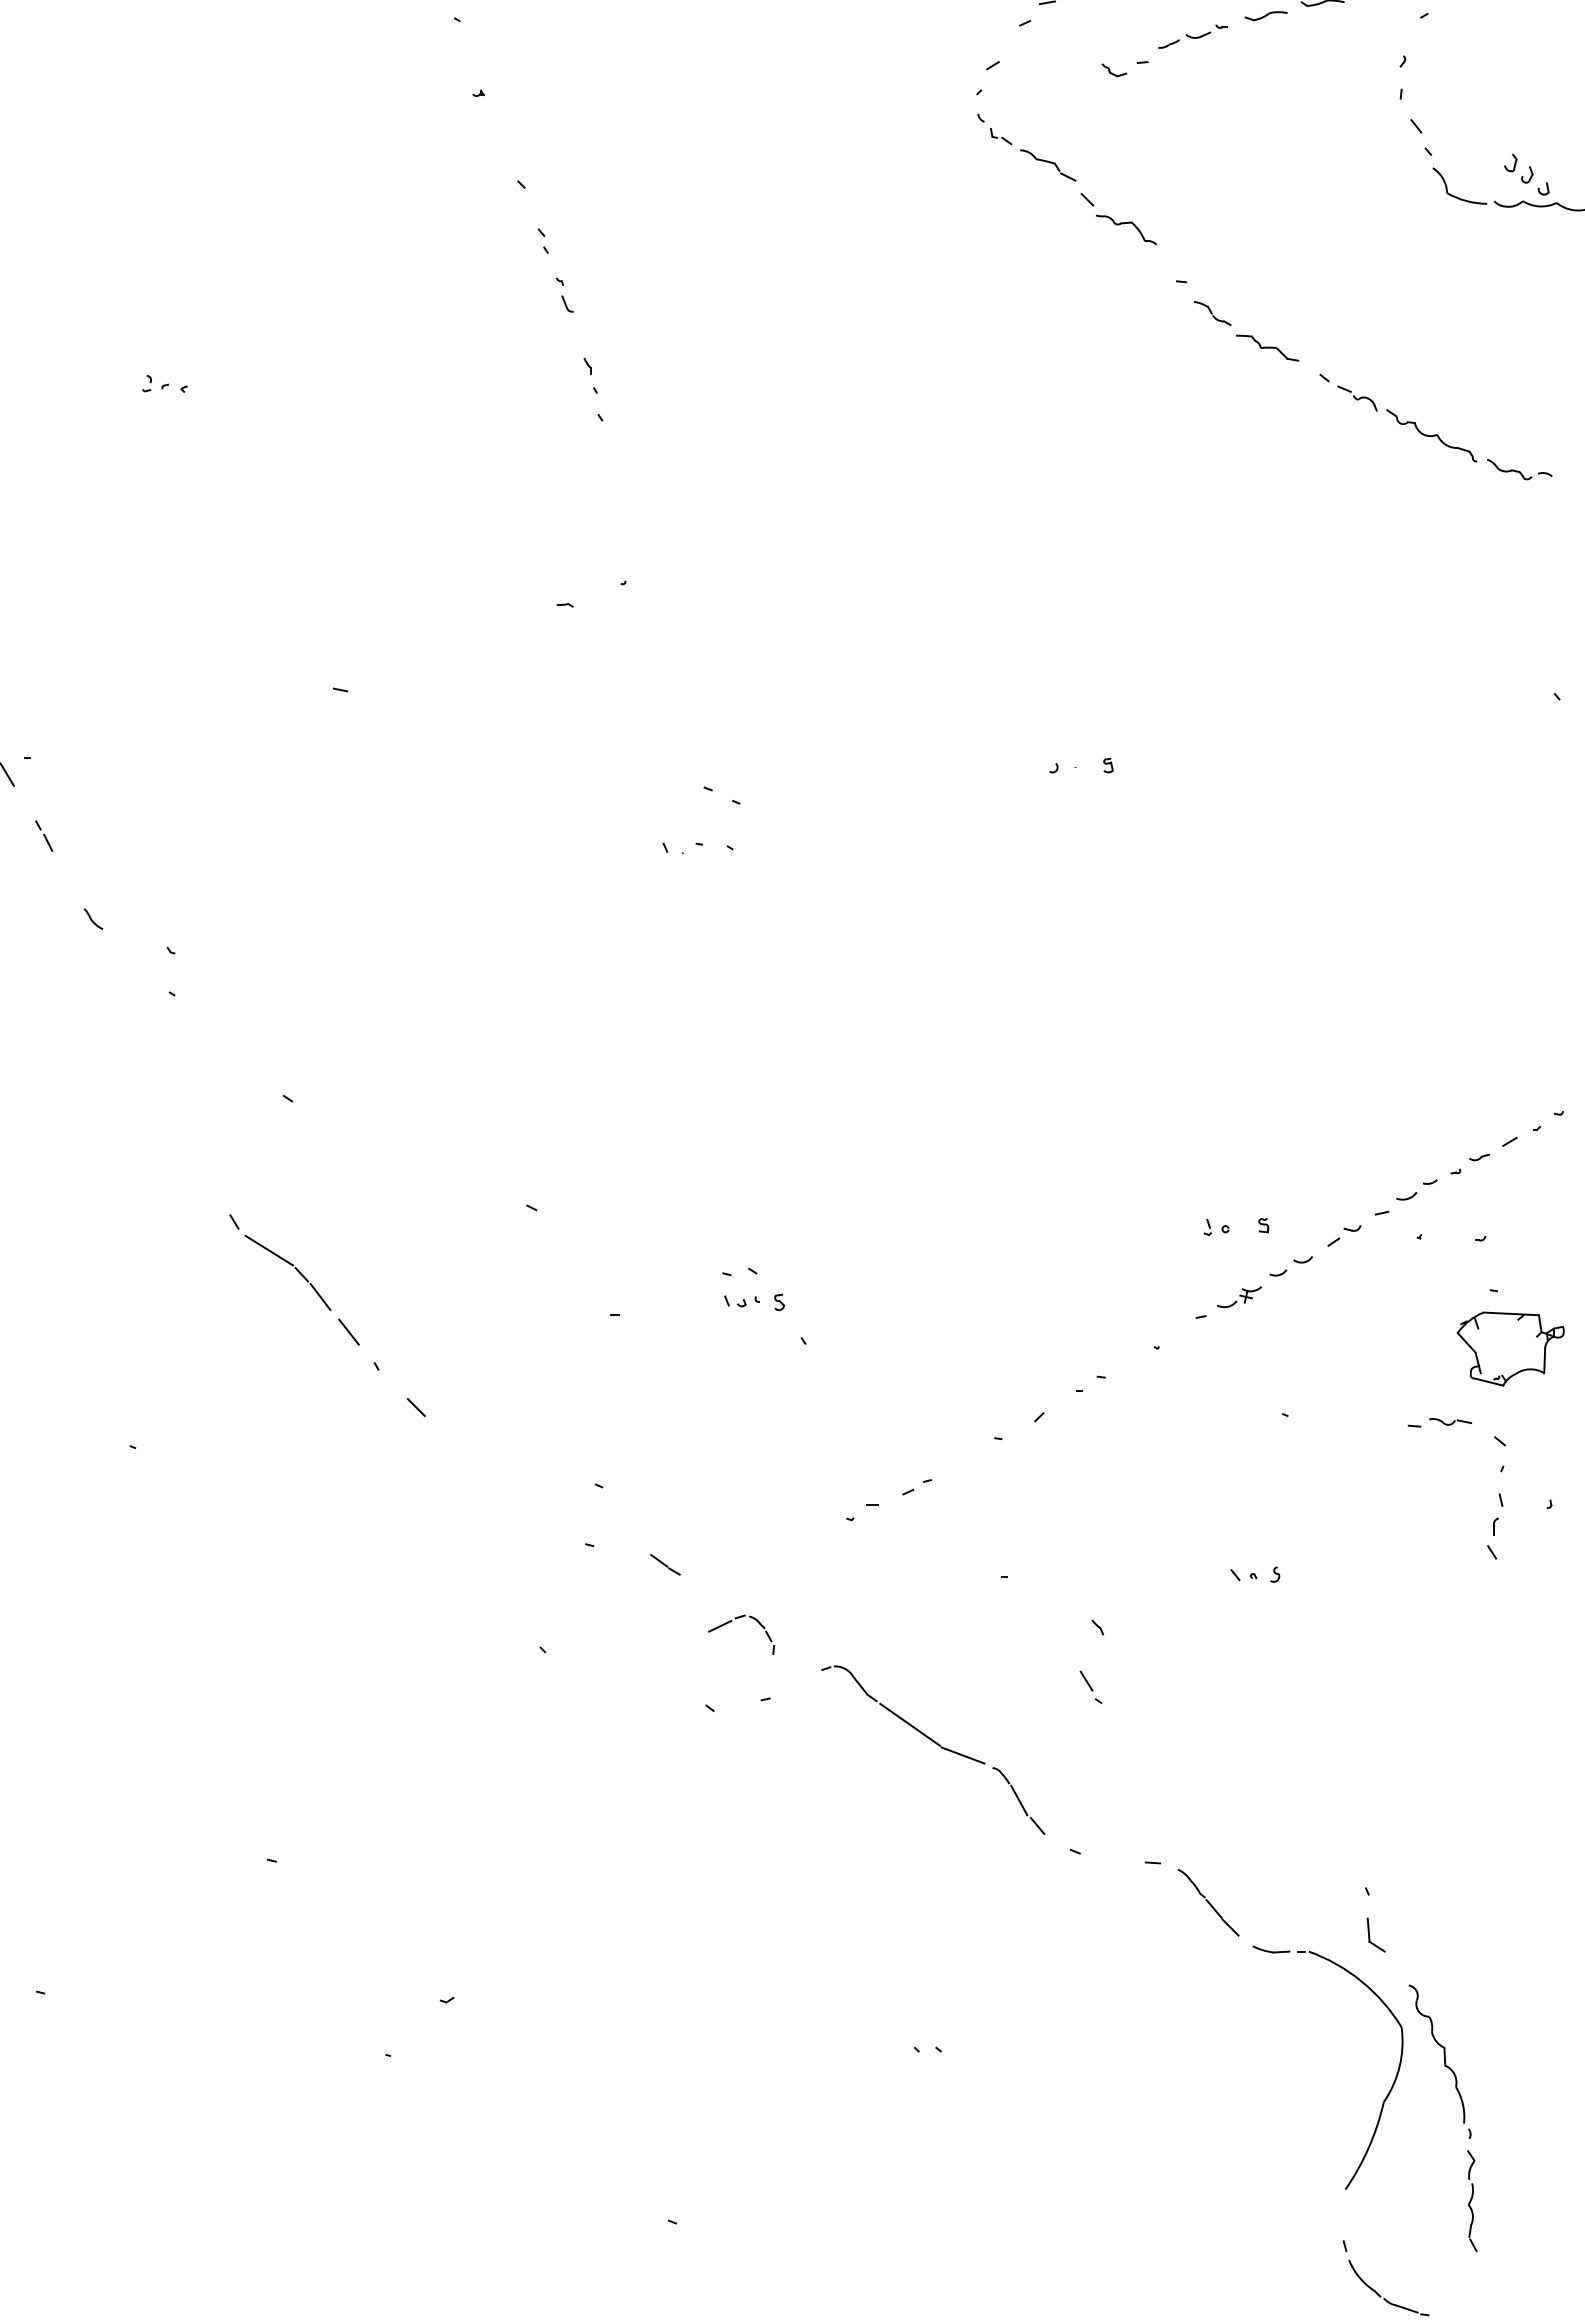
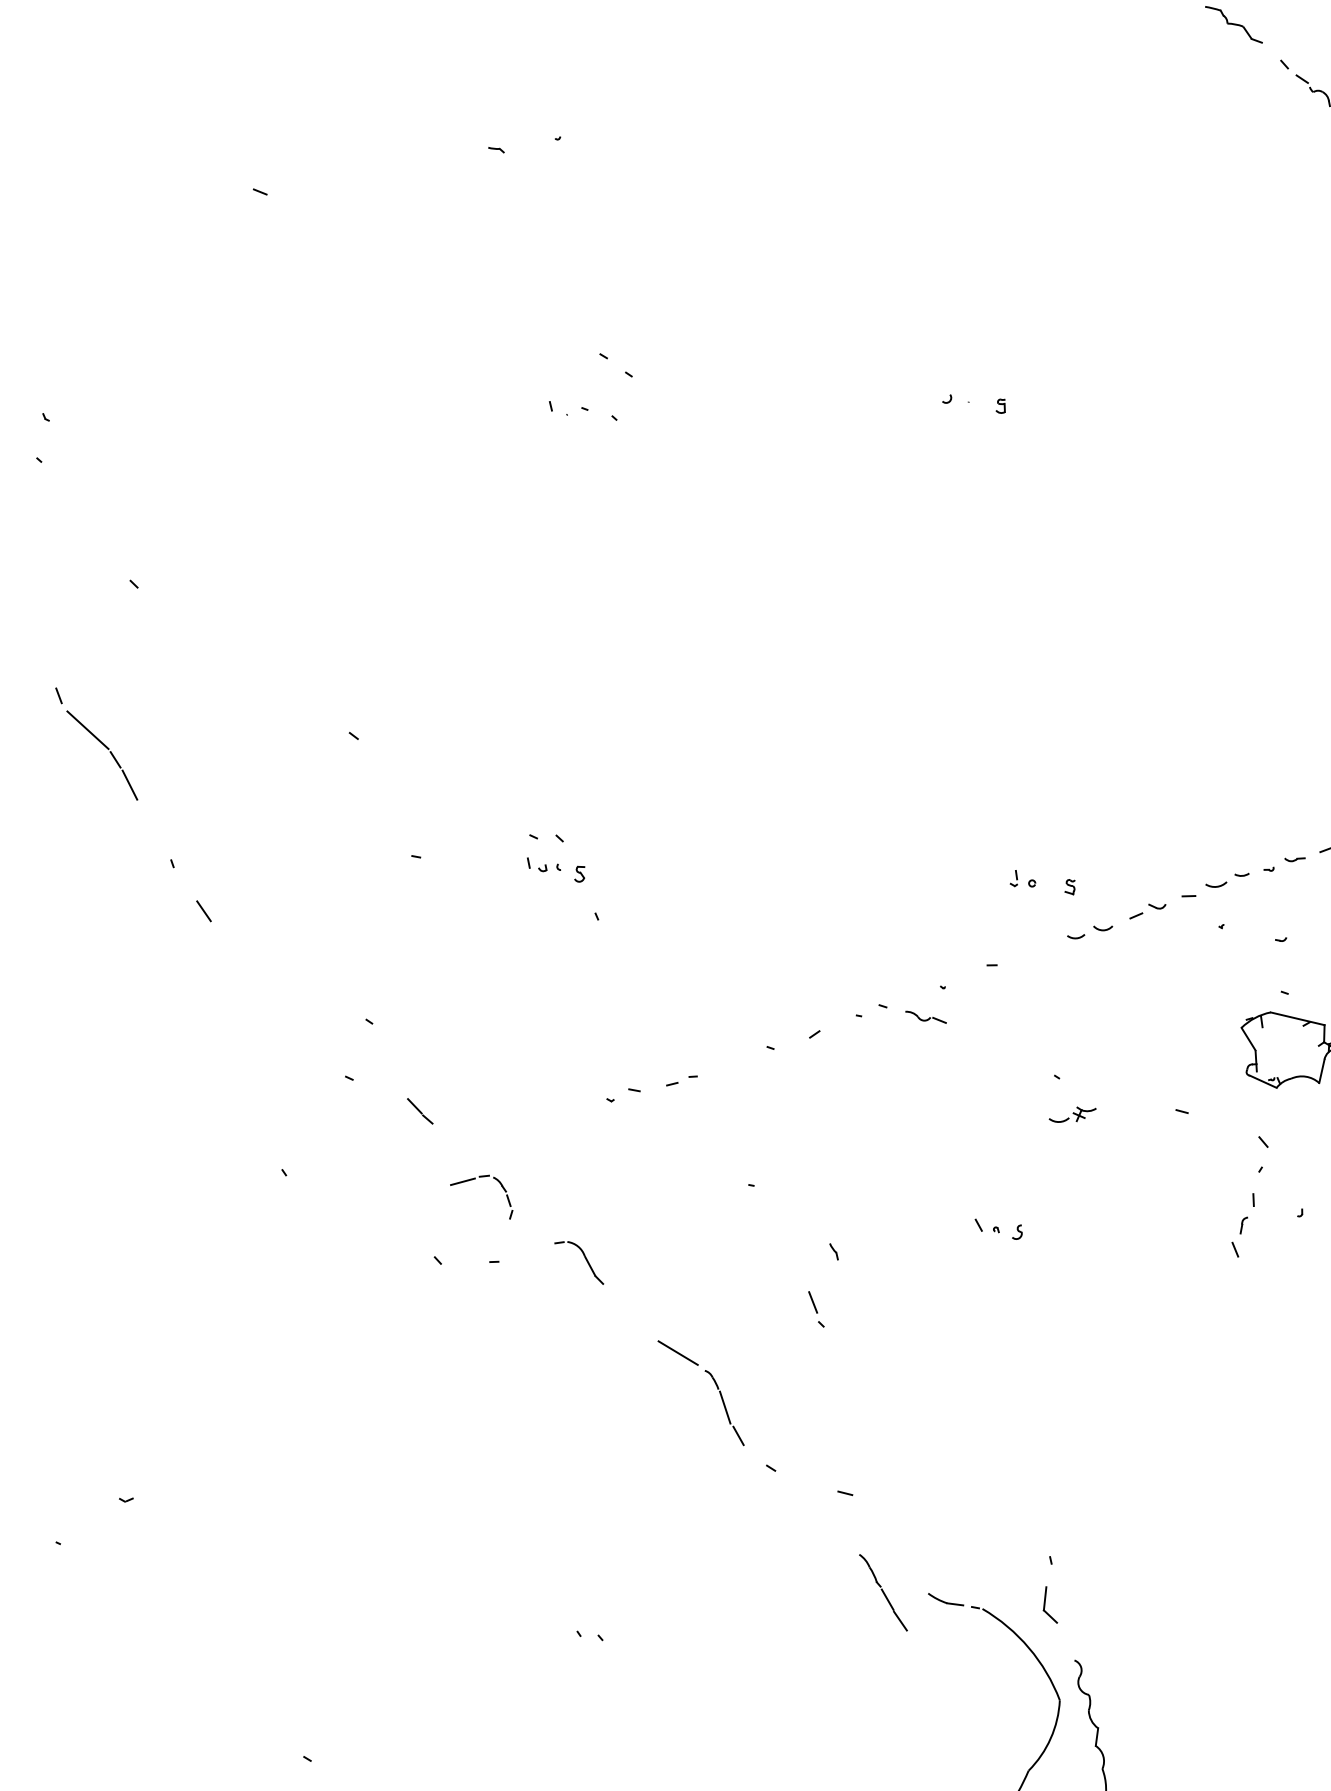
part: (1239, 1297) -> (1072, 1114), moved
line: (348, 1331) -> (151, 824), removed
part: (1450, 1421) -> (925, 1017), moved
line: (909, 1724) -> (631, 1312), removed
part: (1208, 1902) -> (883, 1592), moved

